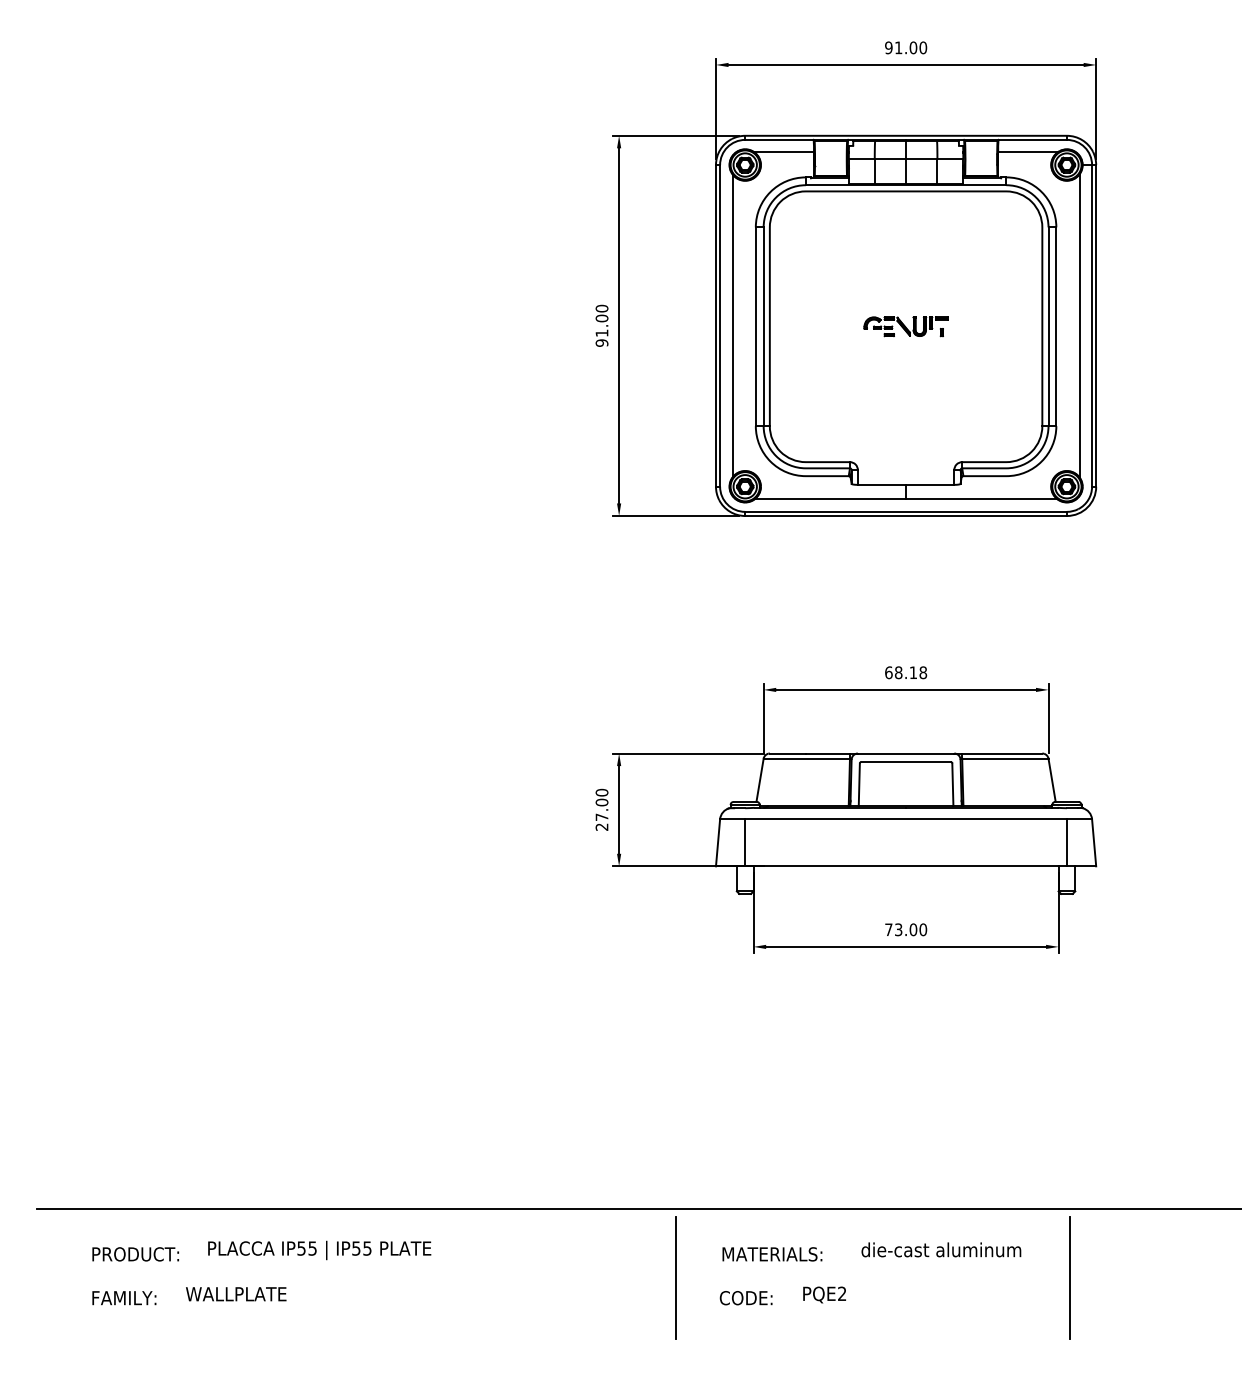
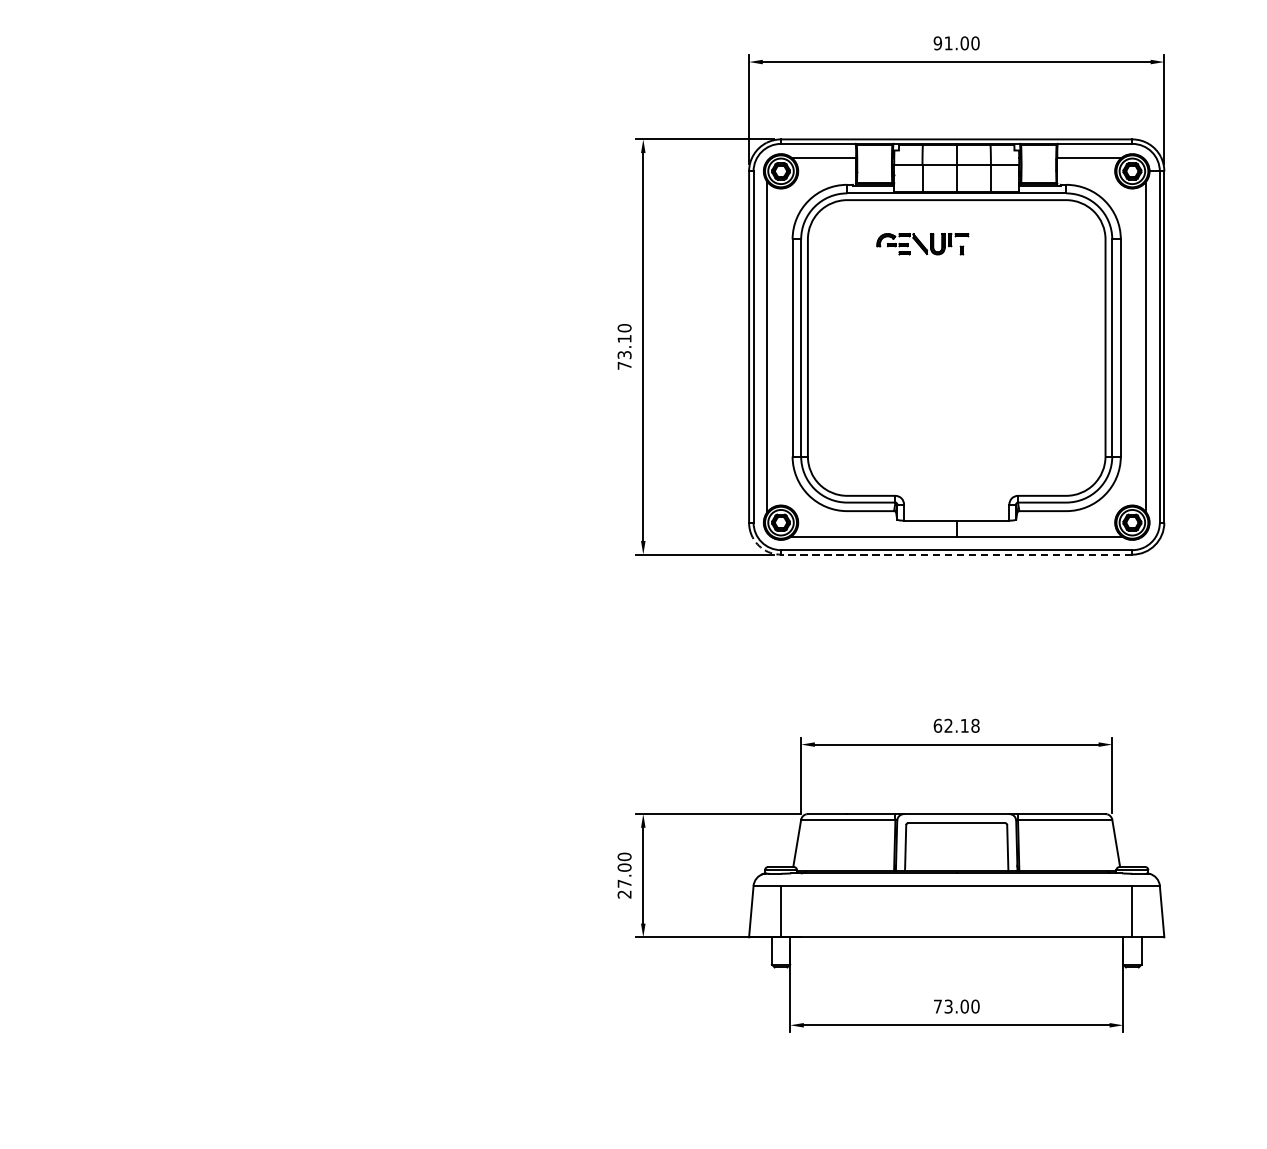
part: (905, 326) -> (922, 243), moved
text: (601, 330) -> (624, 352), 91.00 -> 73.10
line: (884, 516) -> (933, 555), solid -> dashed
text: (898, 672) -> (948, 725), 68.18 -> 62.18

